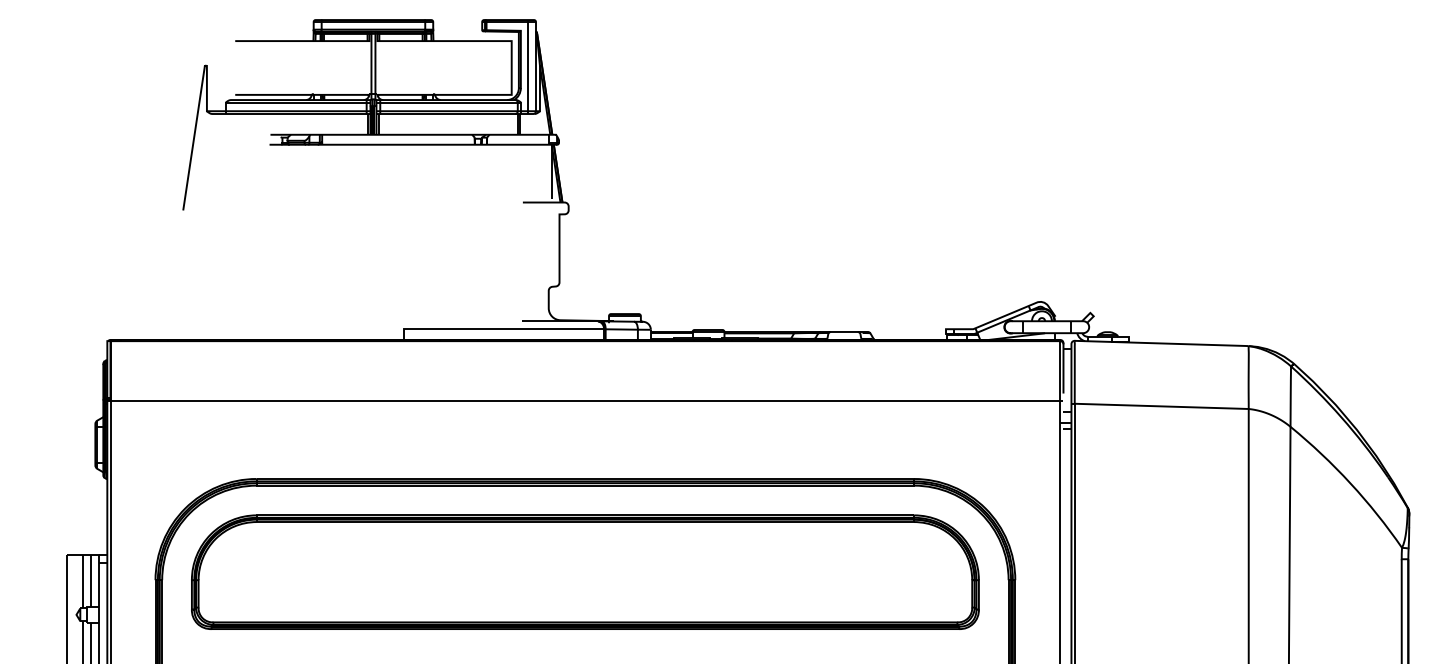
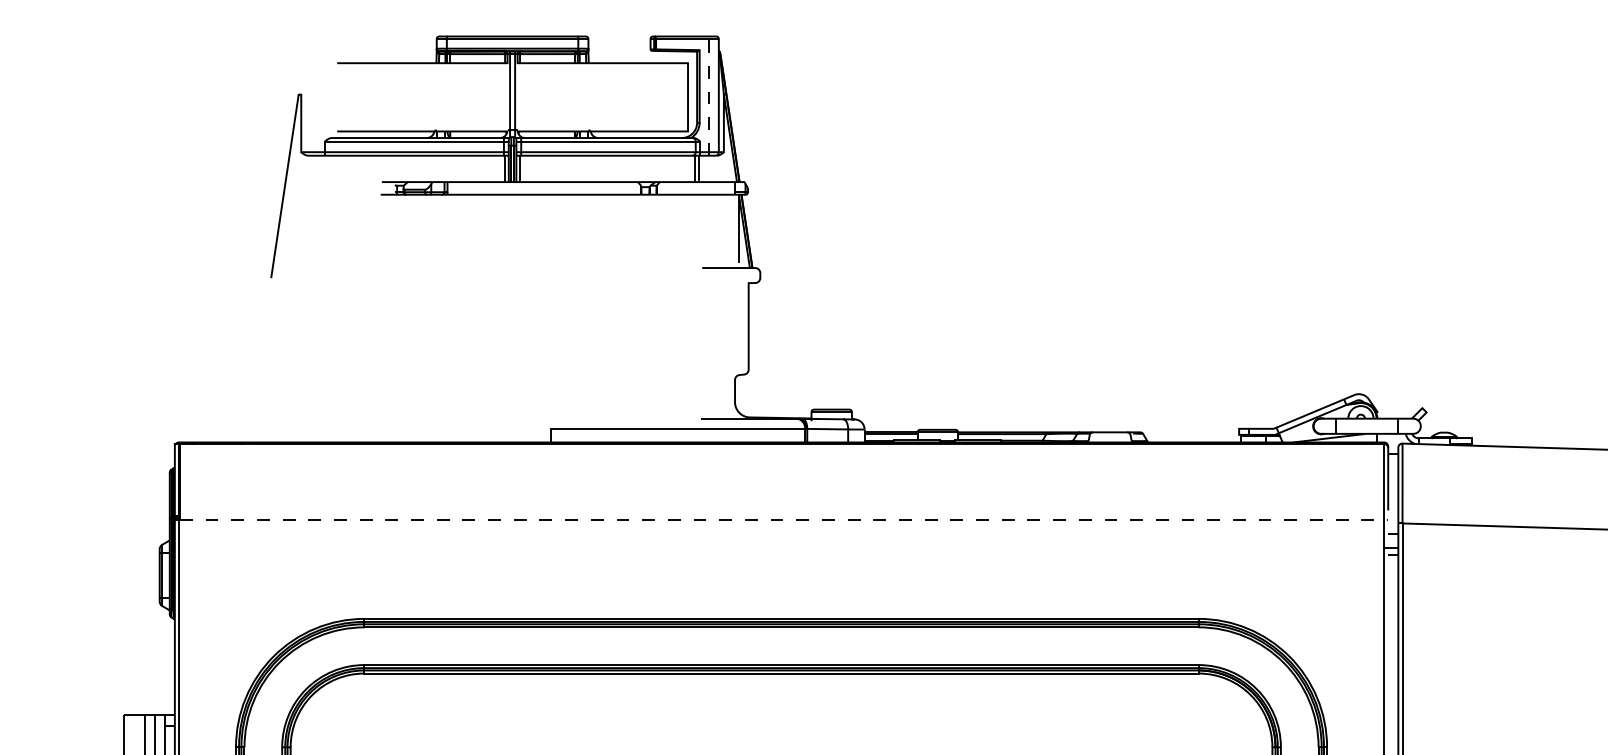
line: (528, 67) -> (709, 96), solid -> dashed
line: (587, 400) -> (784, 519), solid -> dashed

